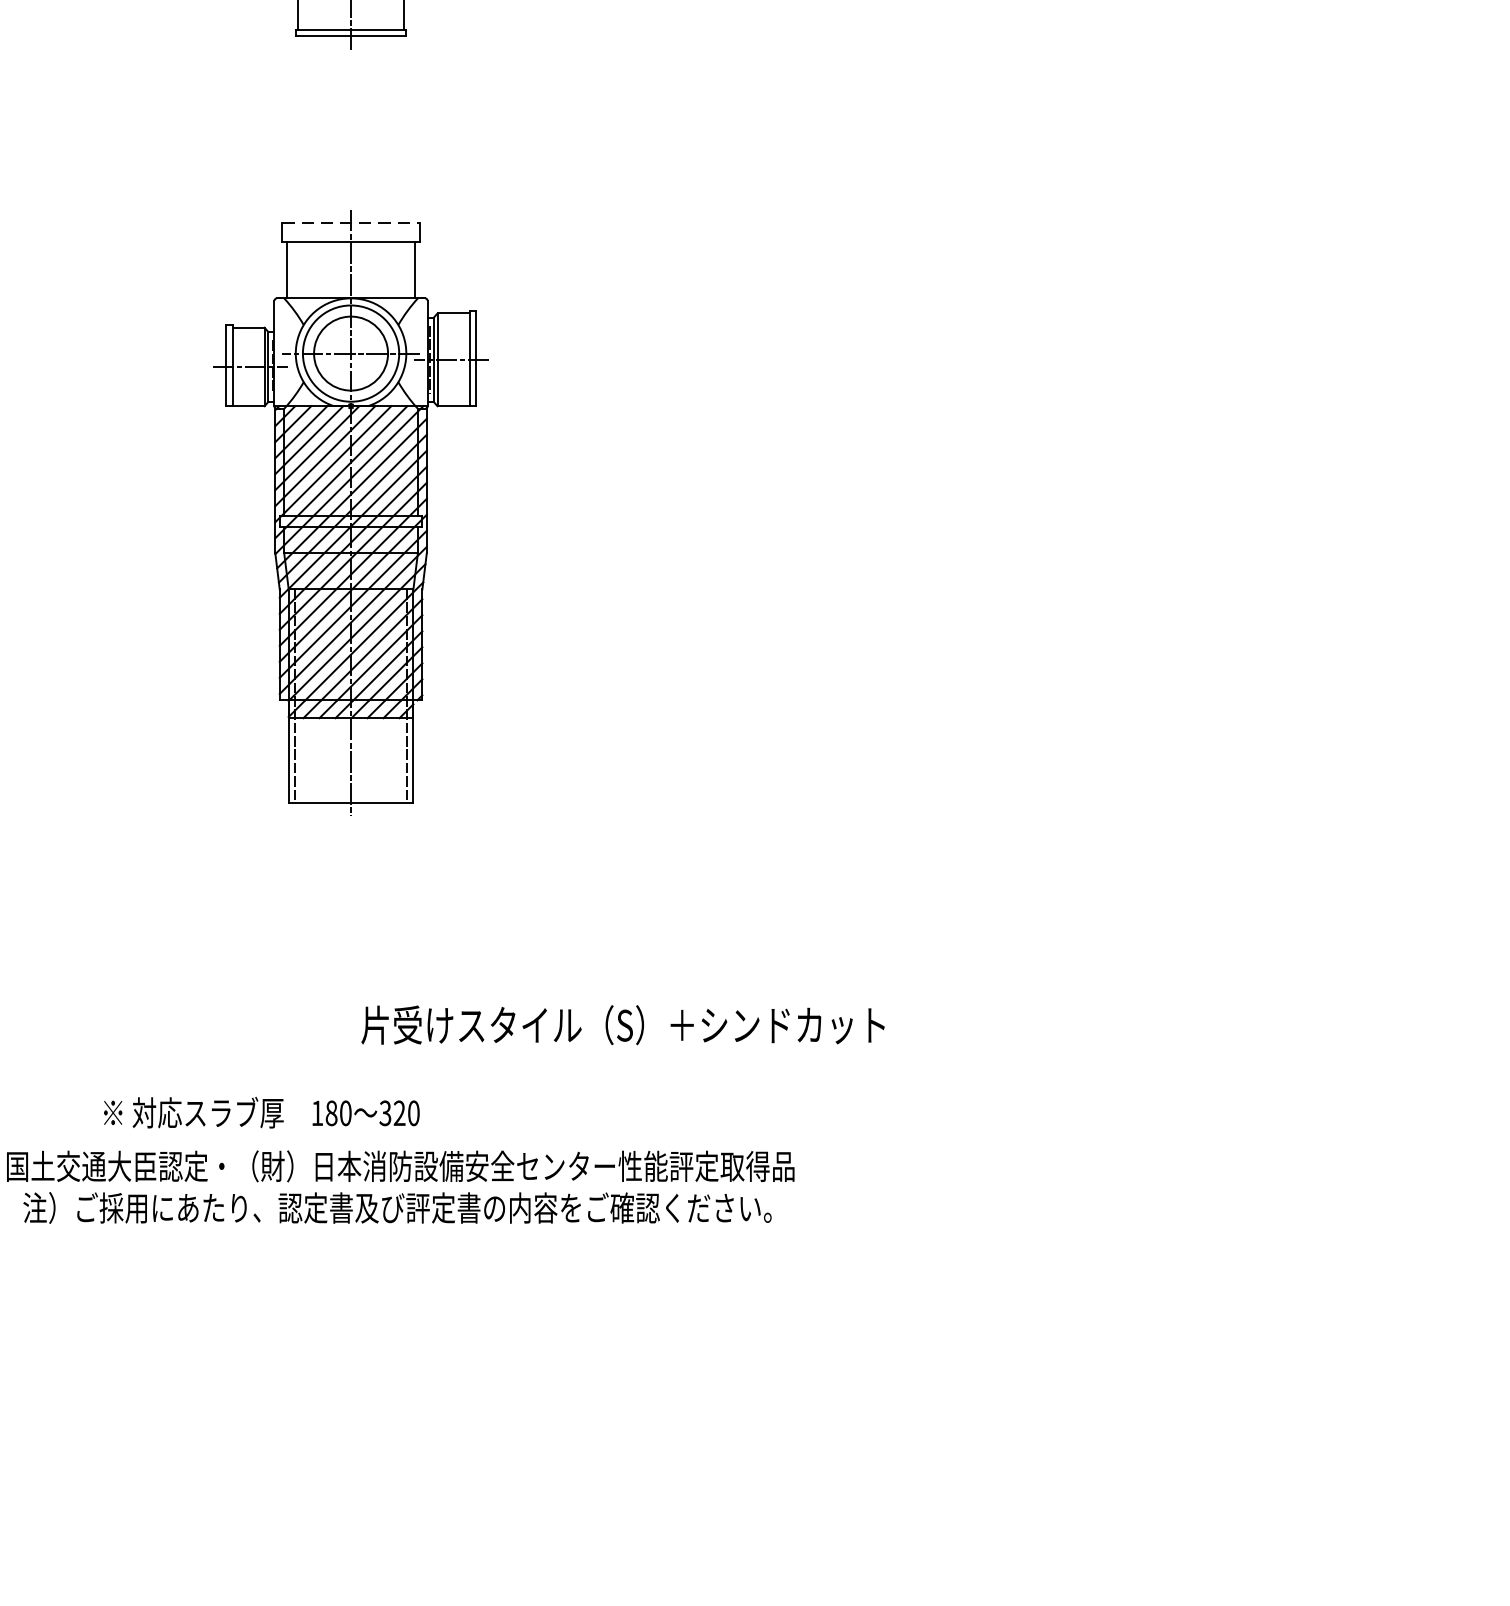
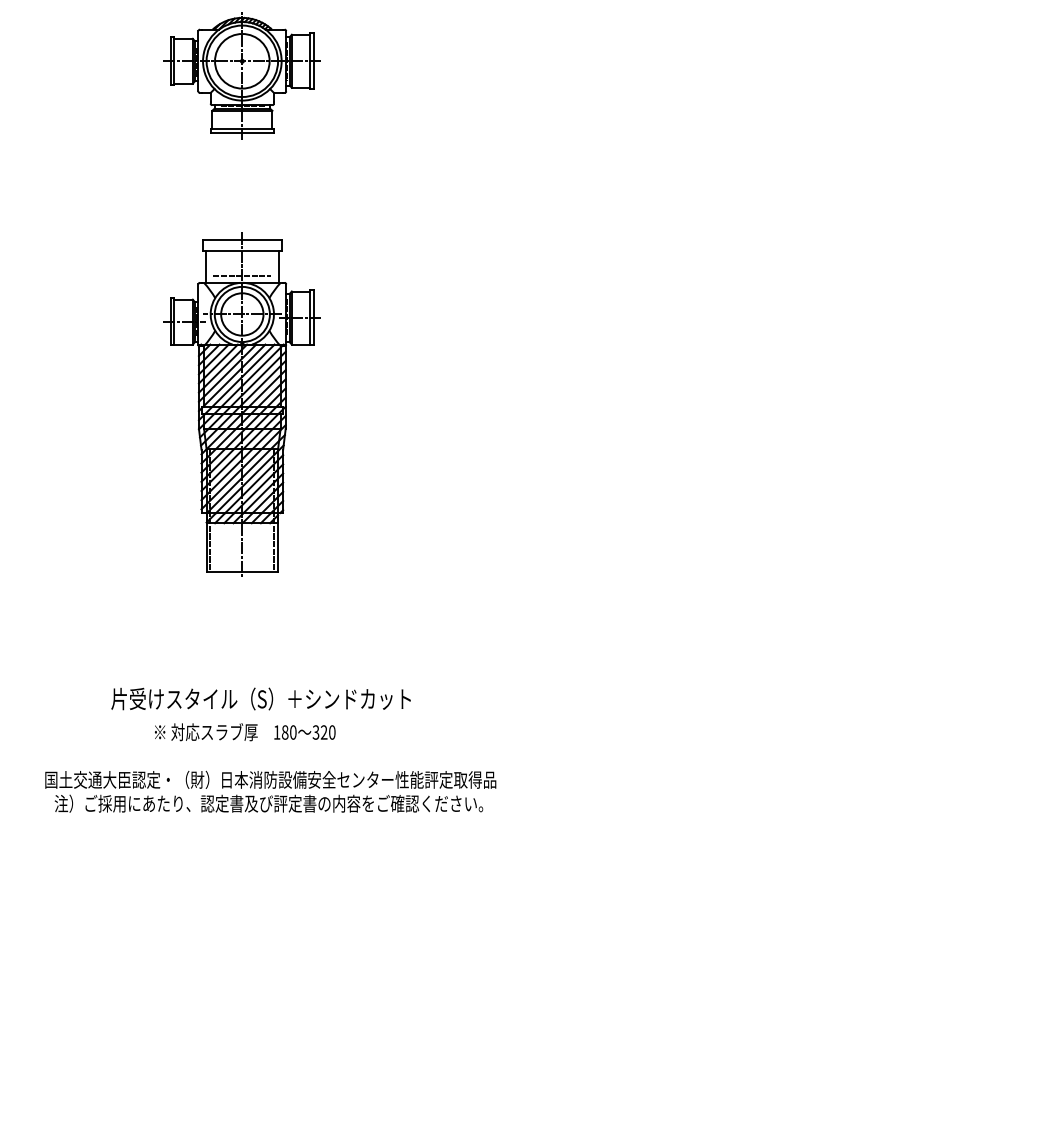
line: (351, 222) -> (242, 239), dashed -> solid
line: (351, 285) -> (242, 275), added
text: (622, 1024) -> (260, 698), moved
text: (262, 1113) -> (245, 732), moved

